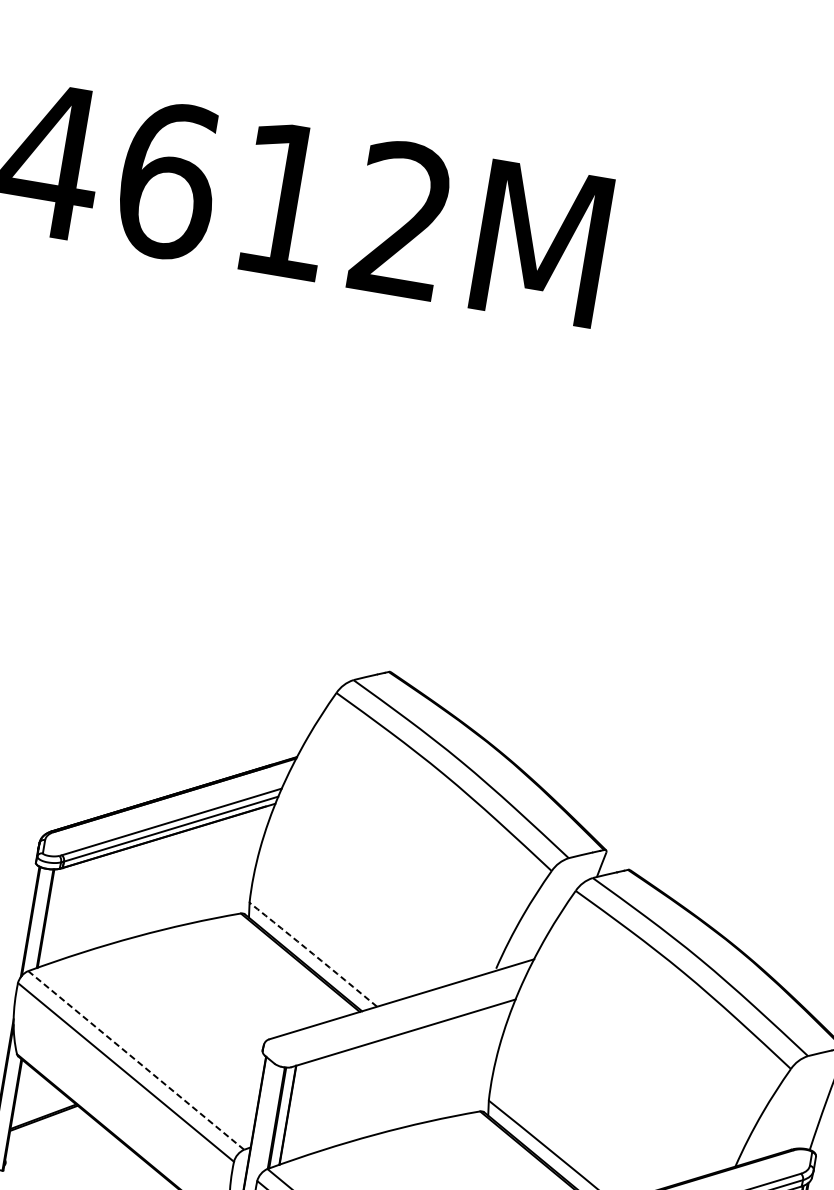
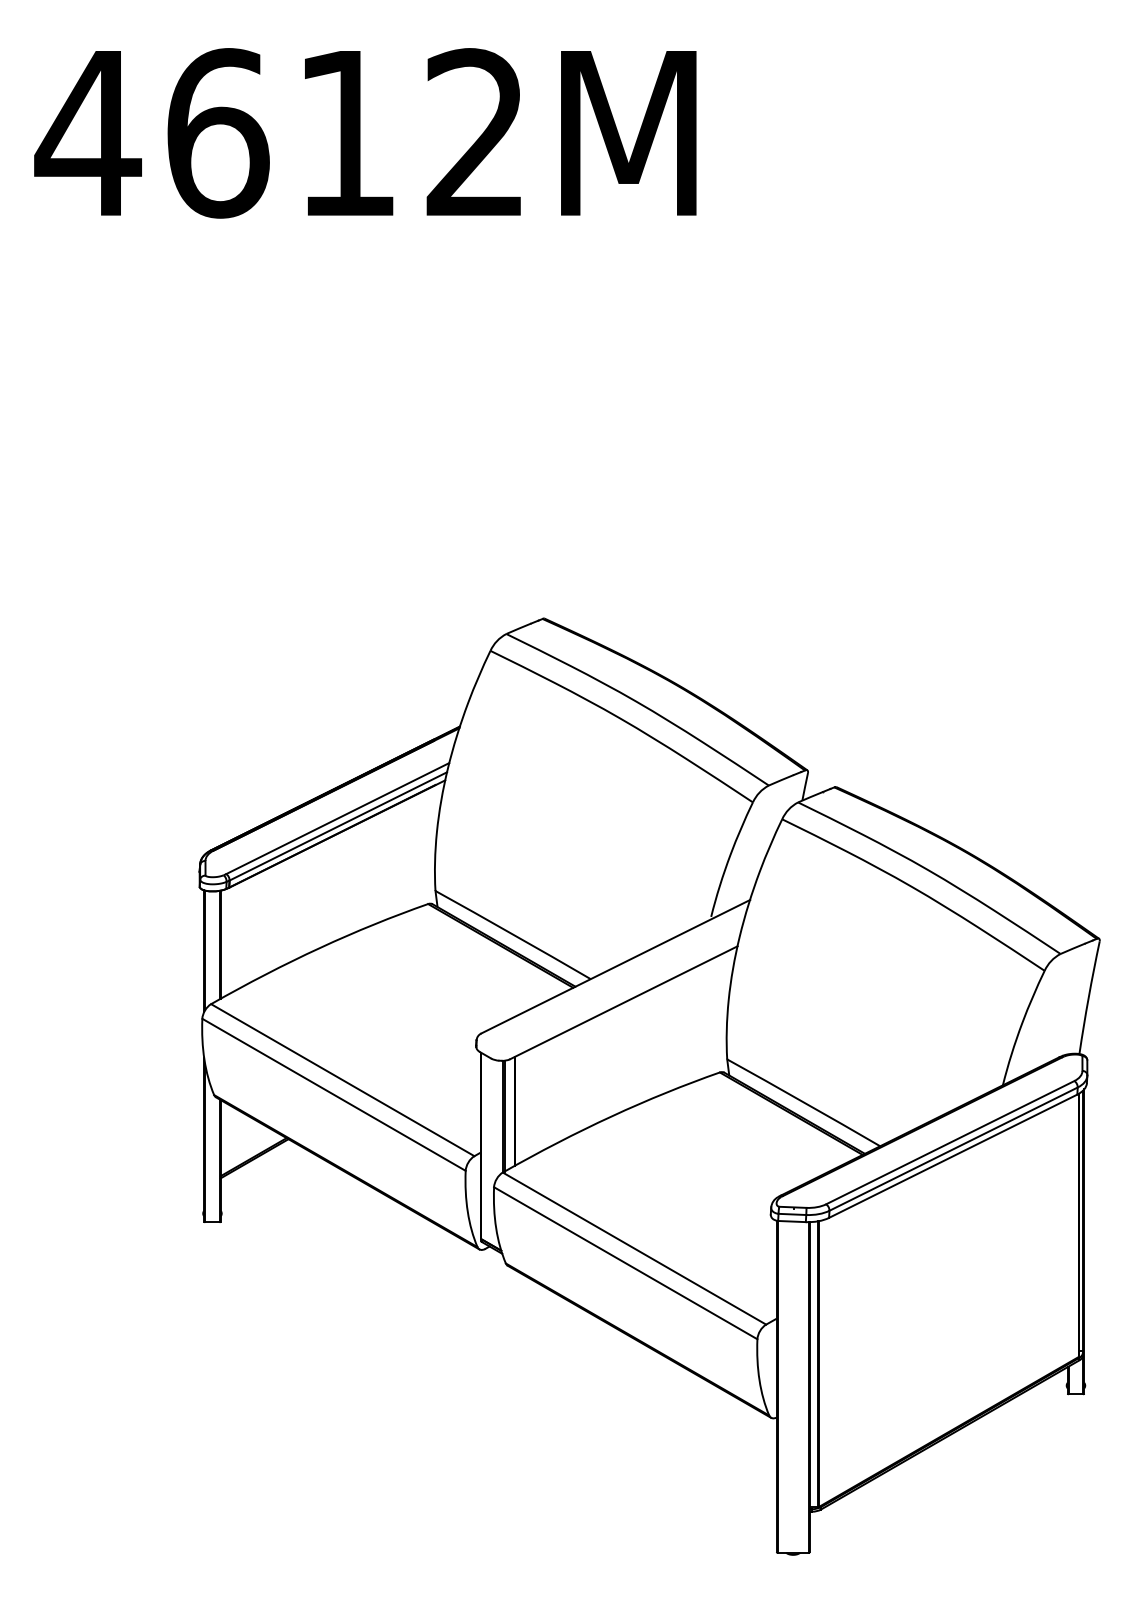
arc: (313, 954) -> (513, 934), dashed -> solid
line: (136, 1060) -> (343, 1080), dashed -> solid

